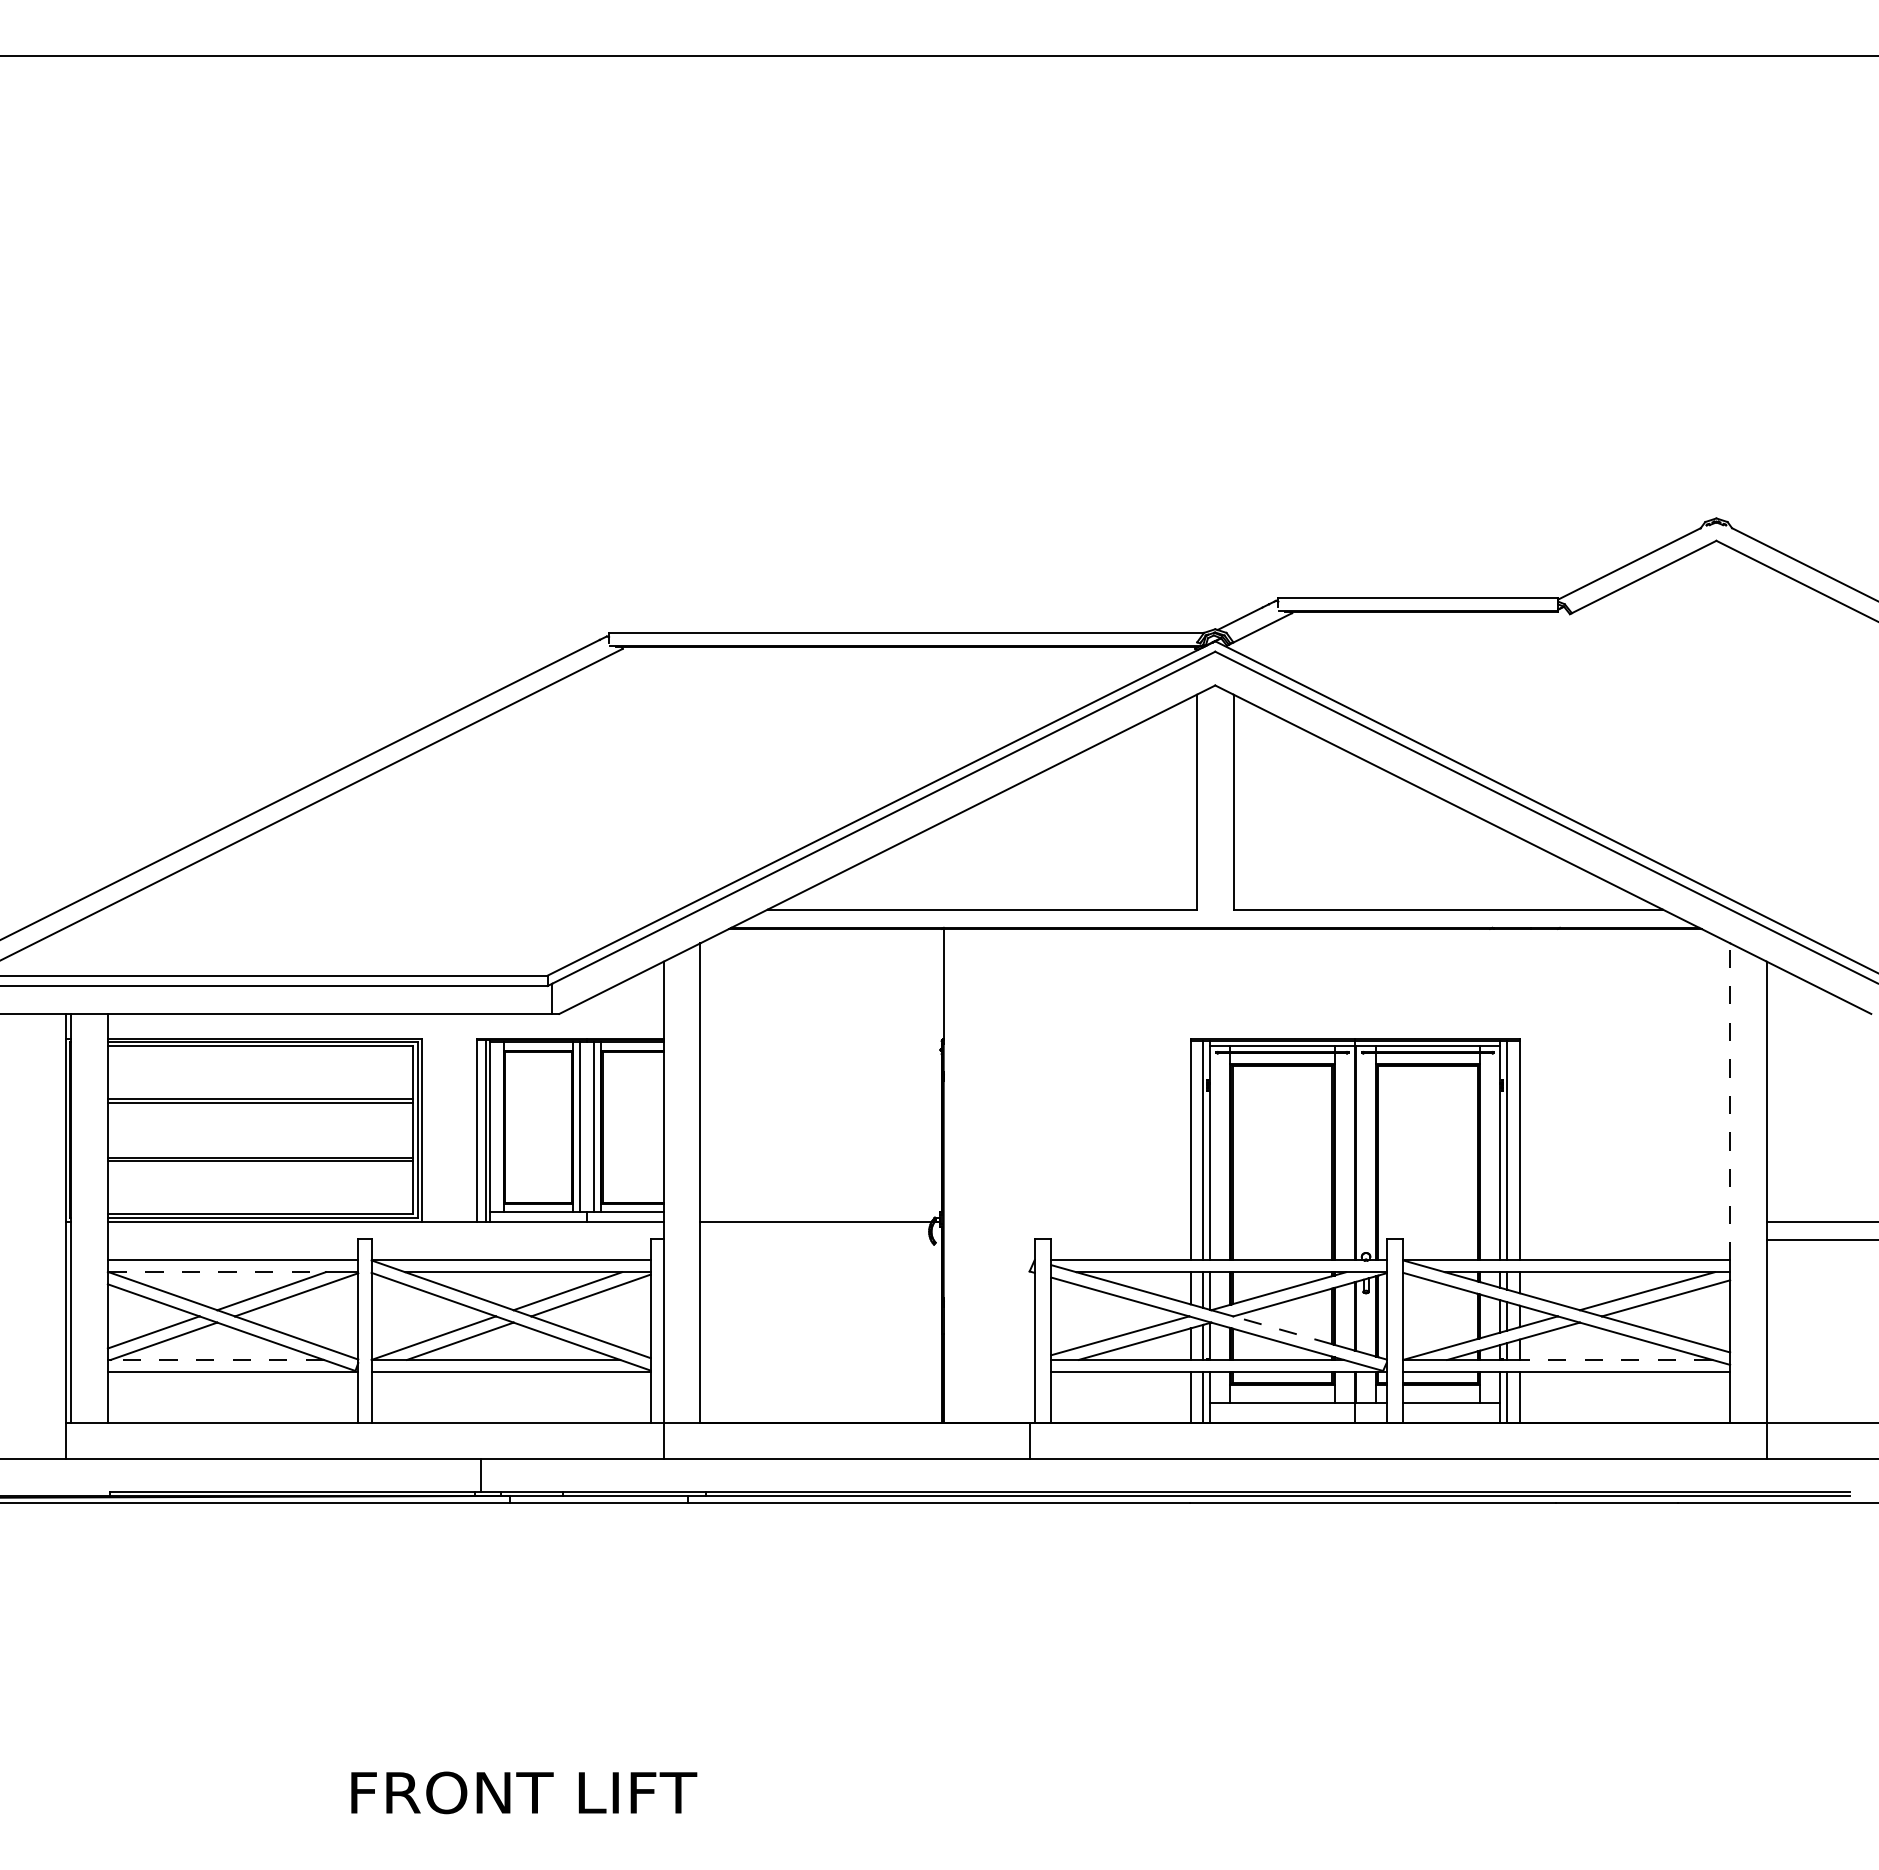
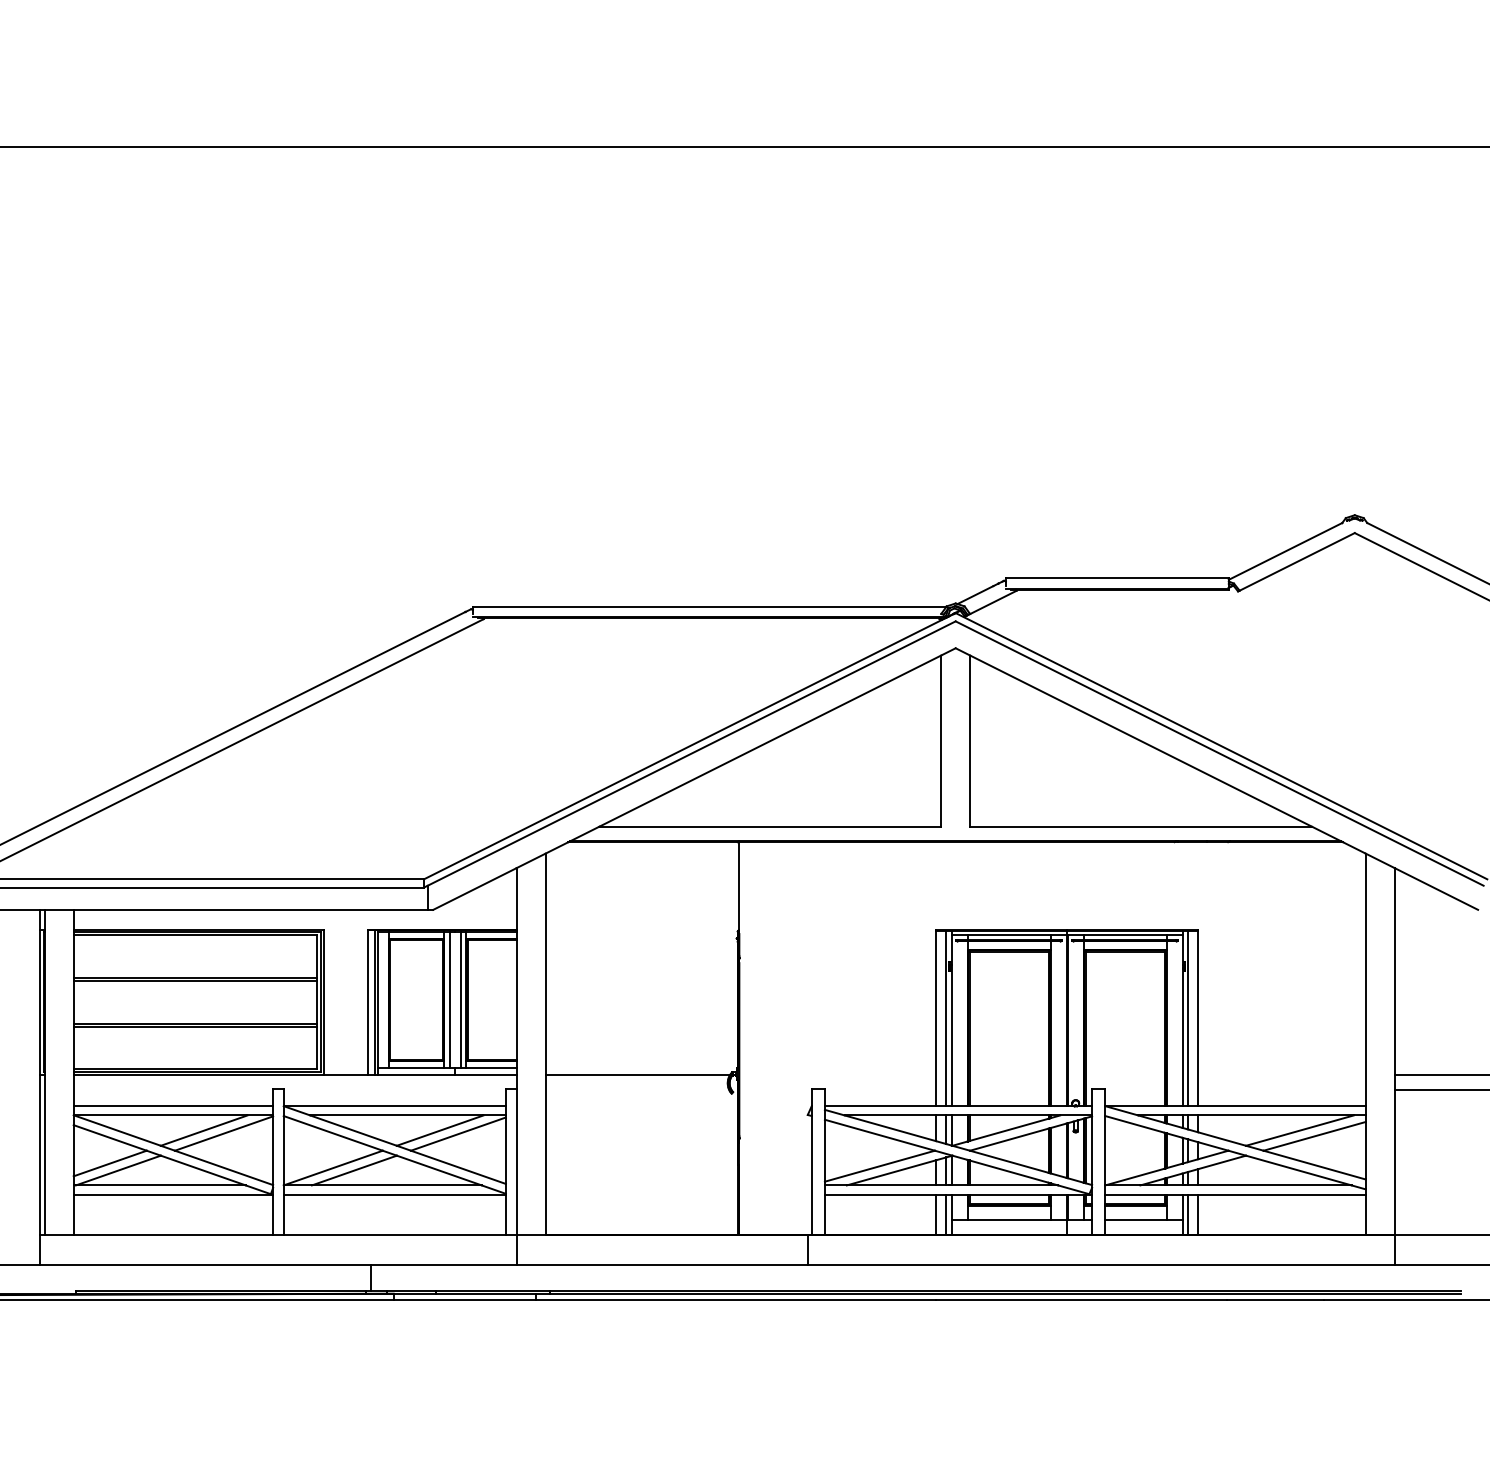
line: (1730, 1101) -> (1365, 979), dashed -> solid
line: (217, 1272) -> (161, 1115), dashed -> solid
line: (1282, 1330) -> (1009, 1161), dashed -> solid
line: (217, 1359) -> (161, 1185), dashed -> solid
line: (1615, 1359) -> (1274, 1185), dashed -> solid

